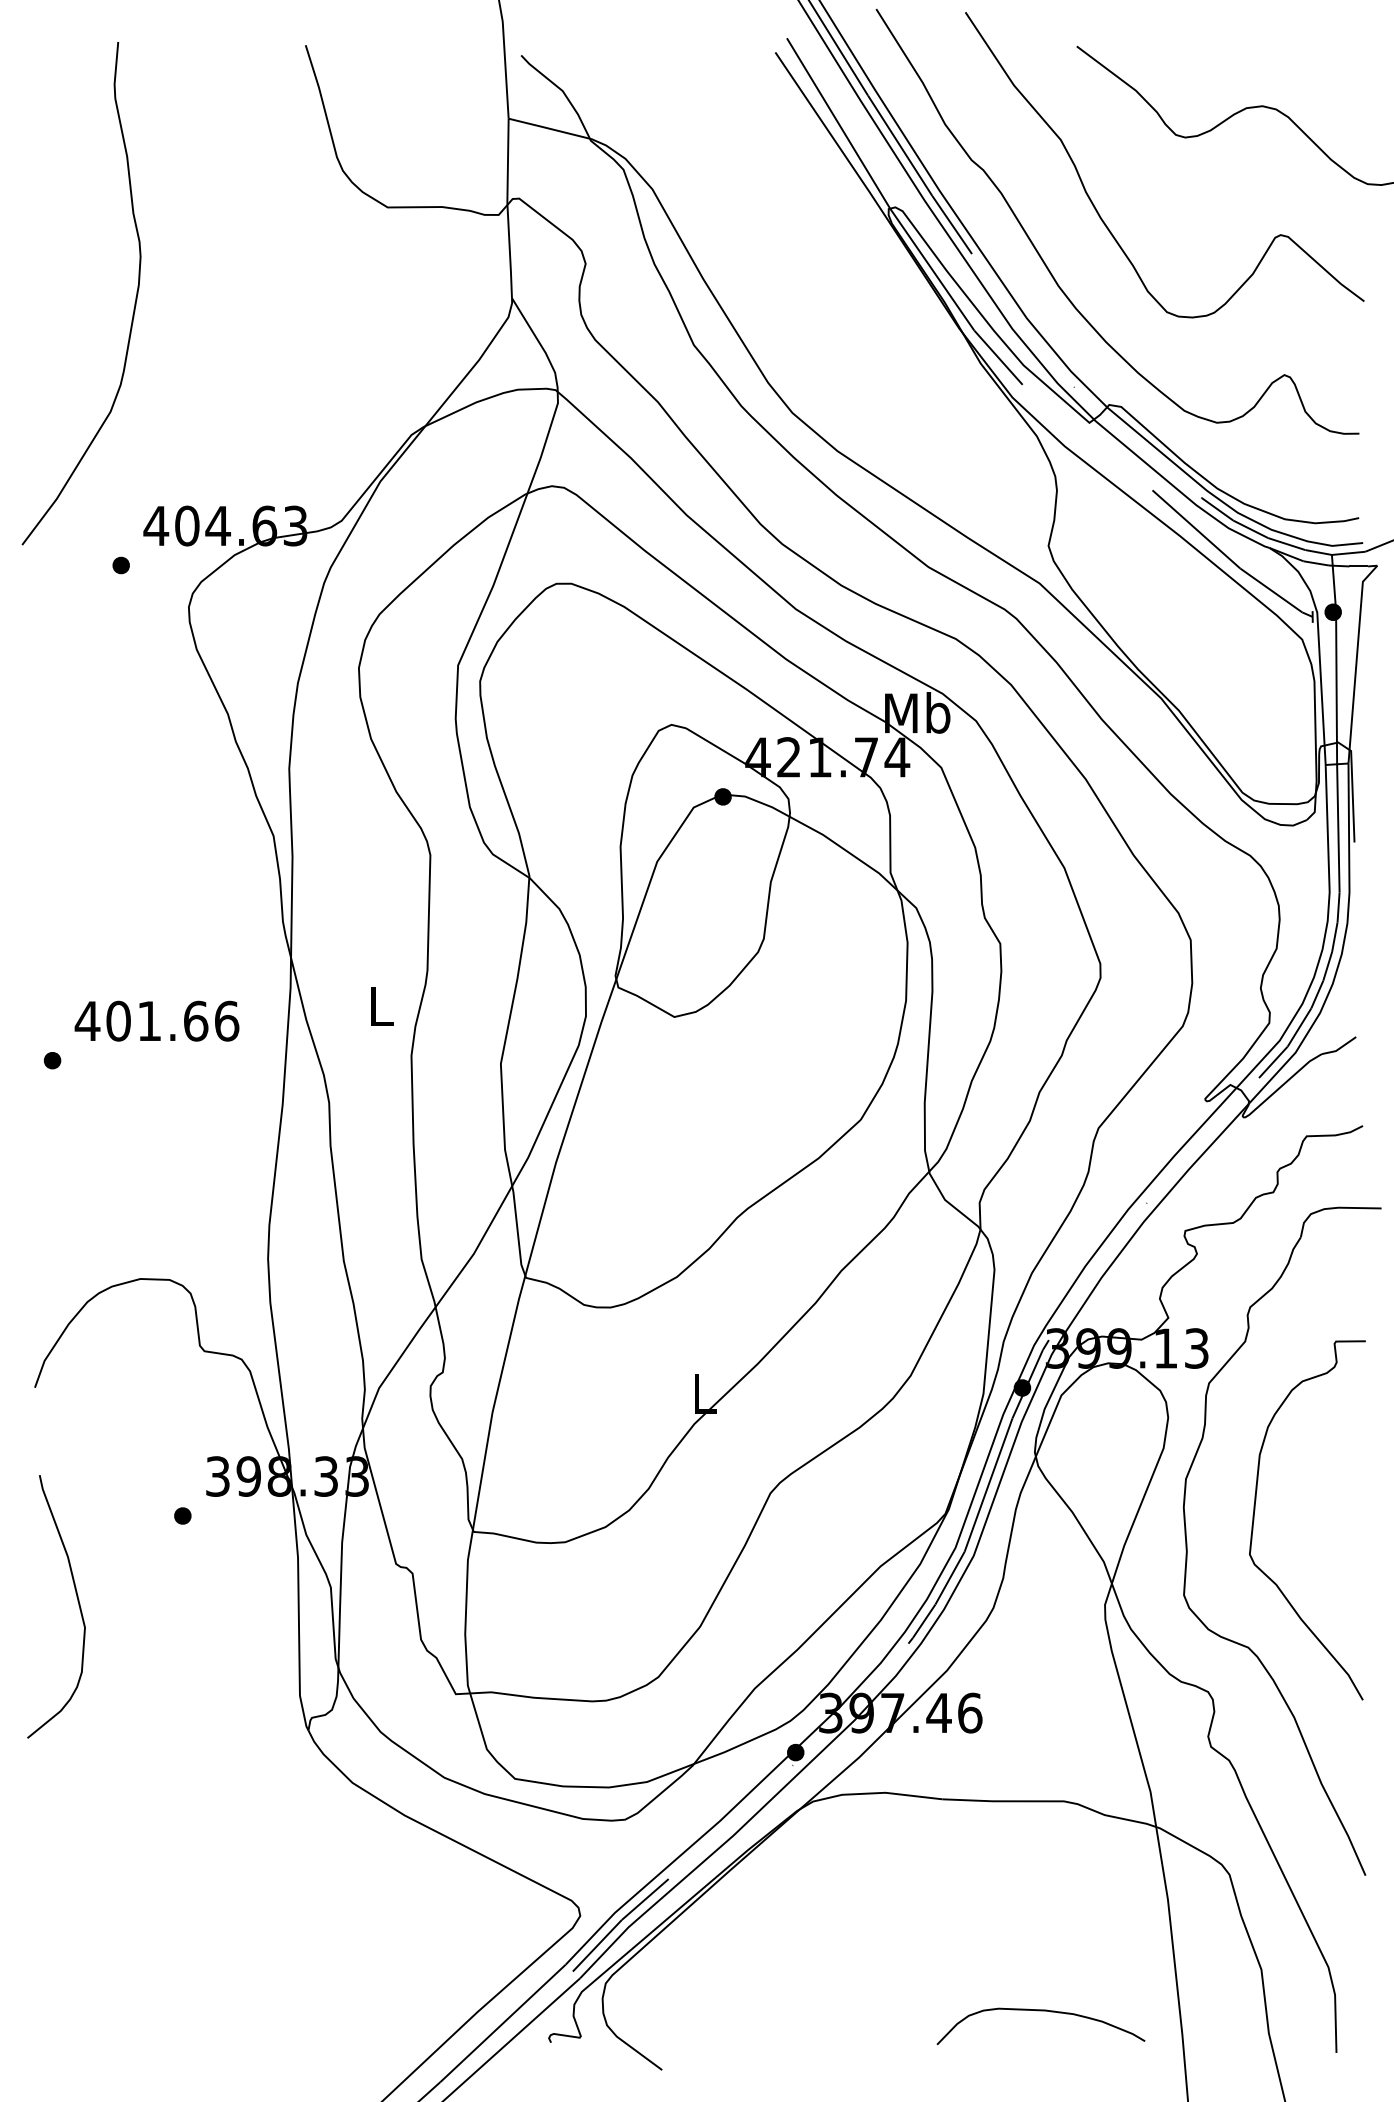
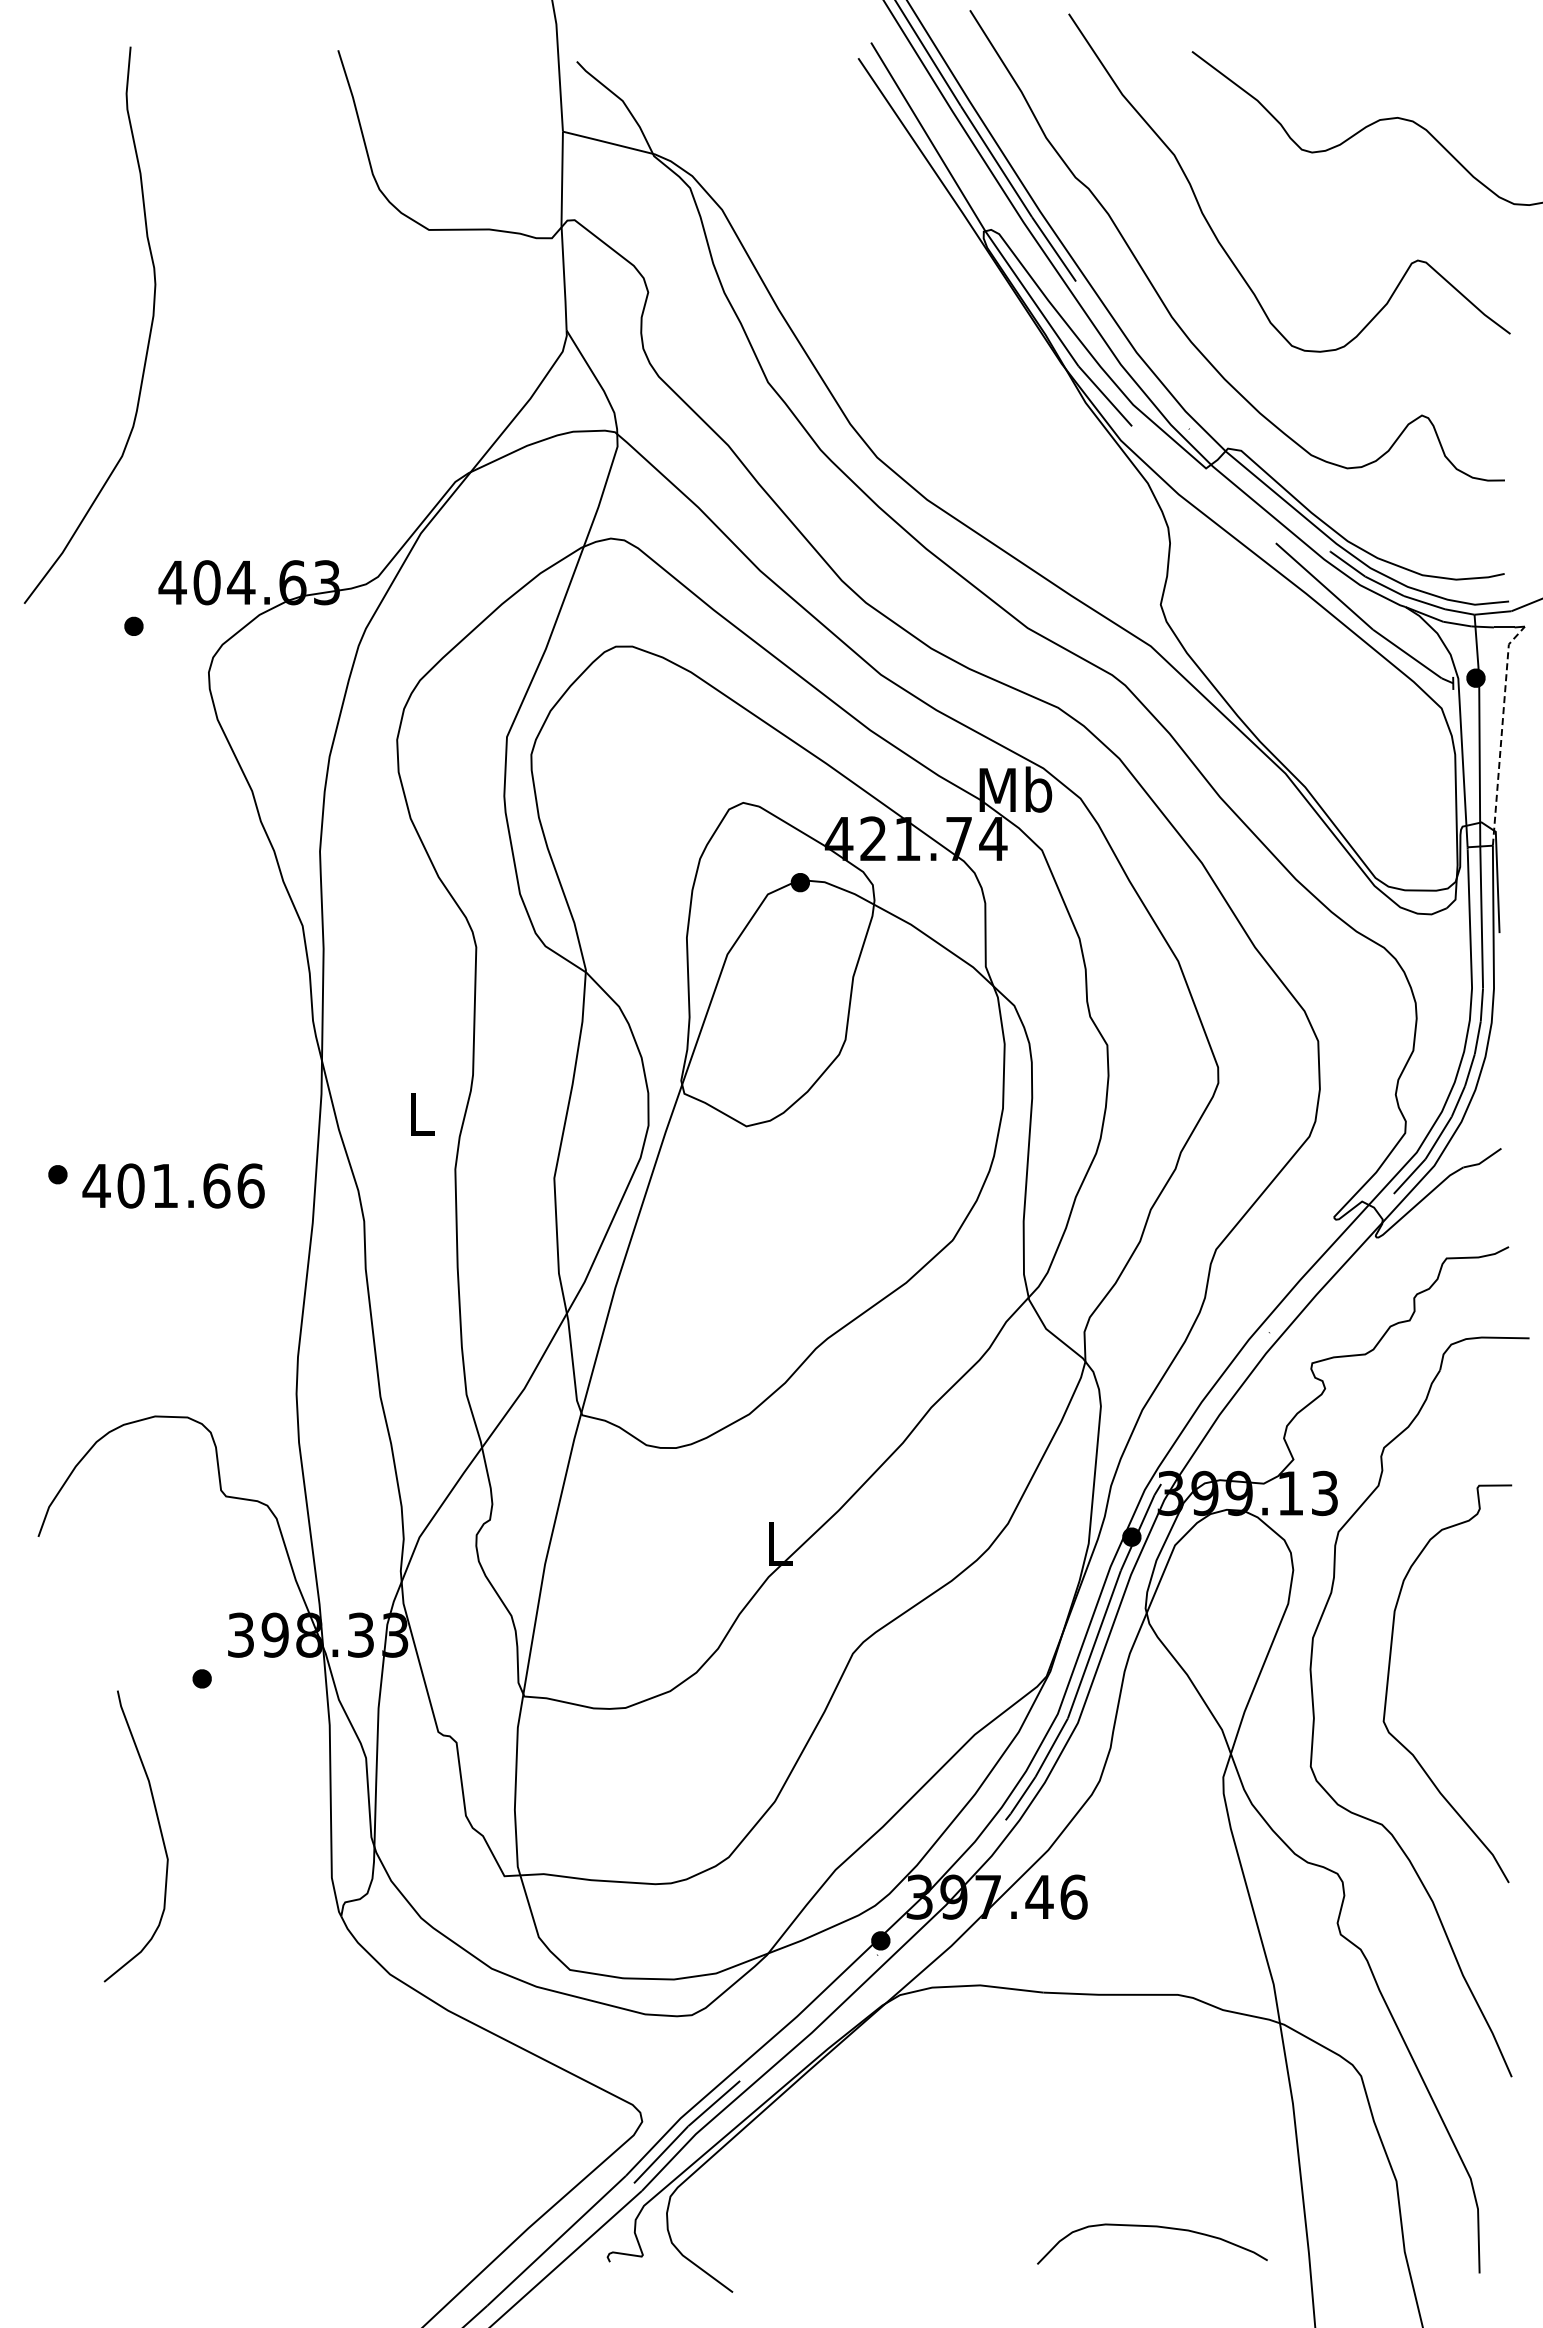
line: (1356, 661) -> (1501, 732), solid -> dashed
text: (156, 1020) -> (173, 1185), moved
curve: (77, 1601) -> (159, 1830), moved

